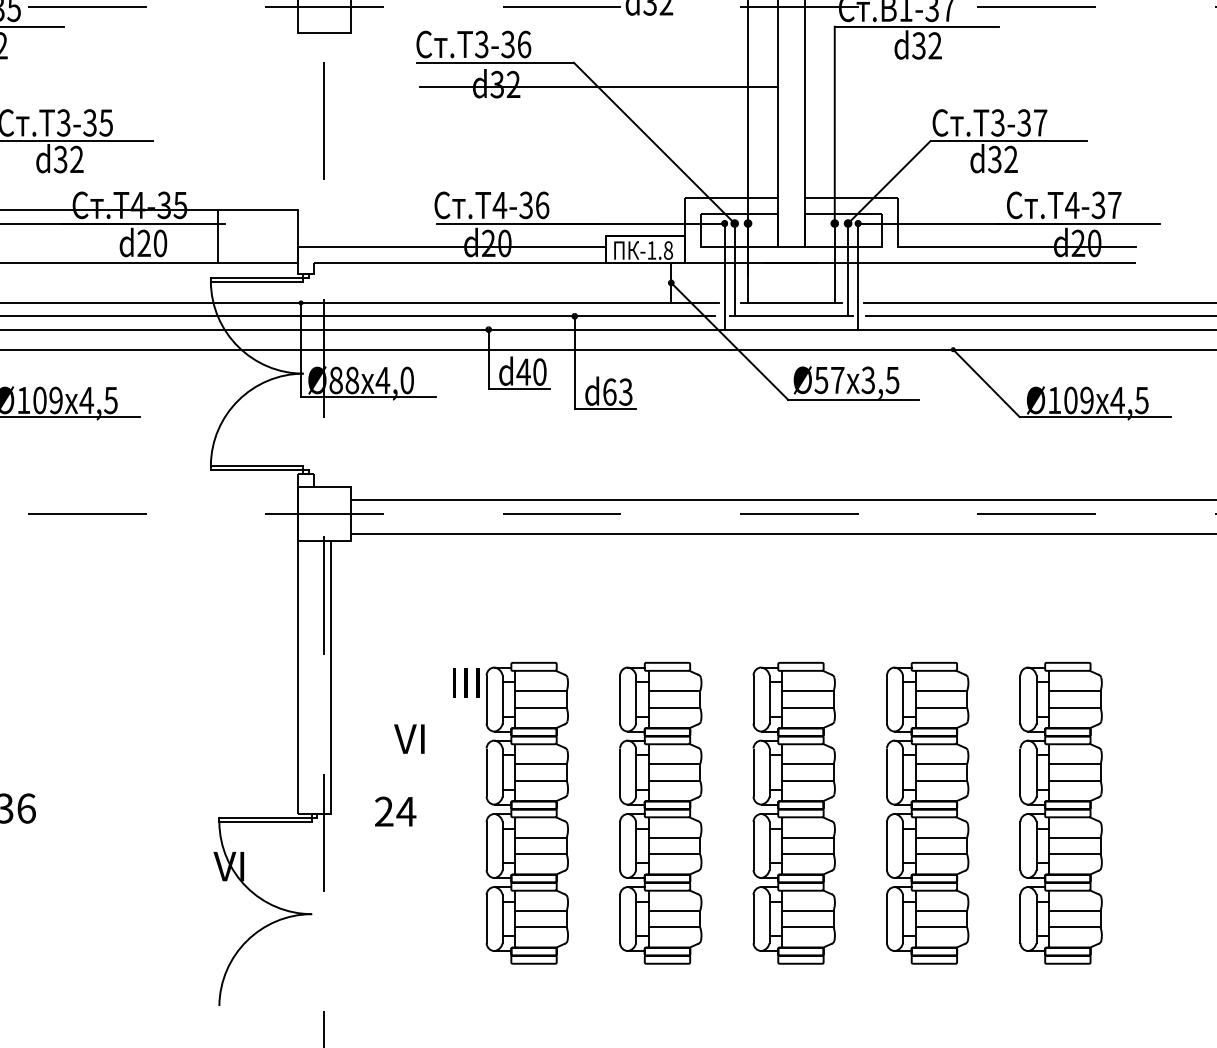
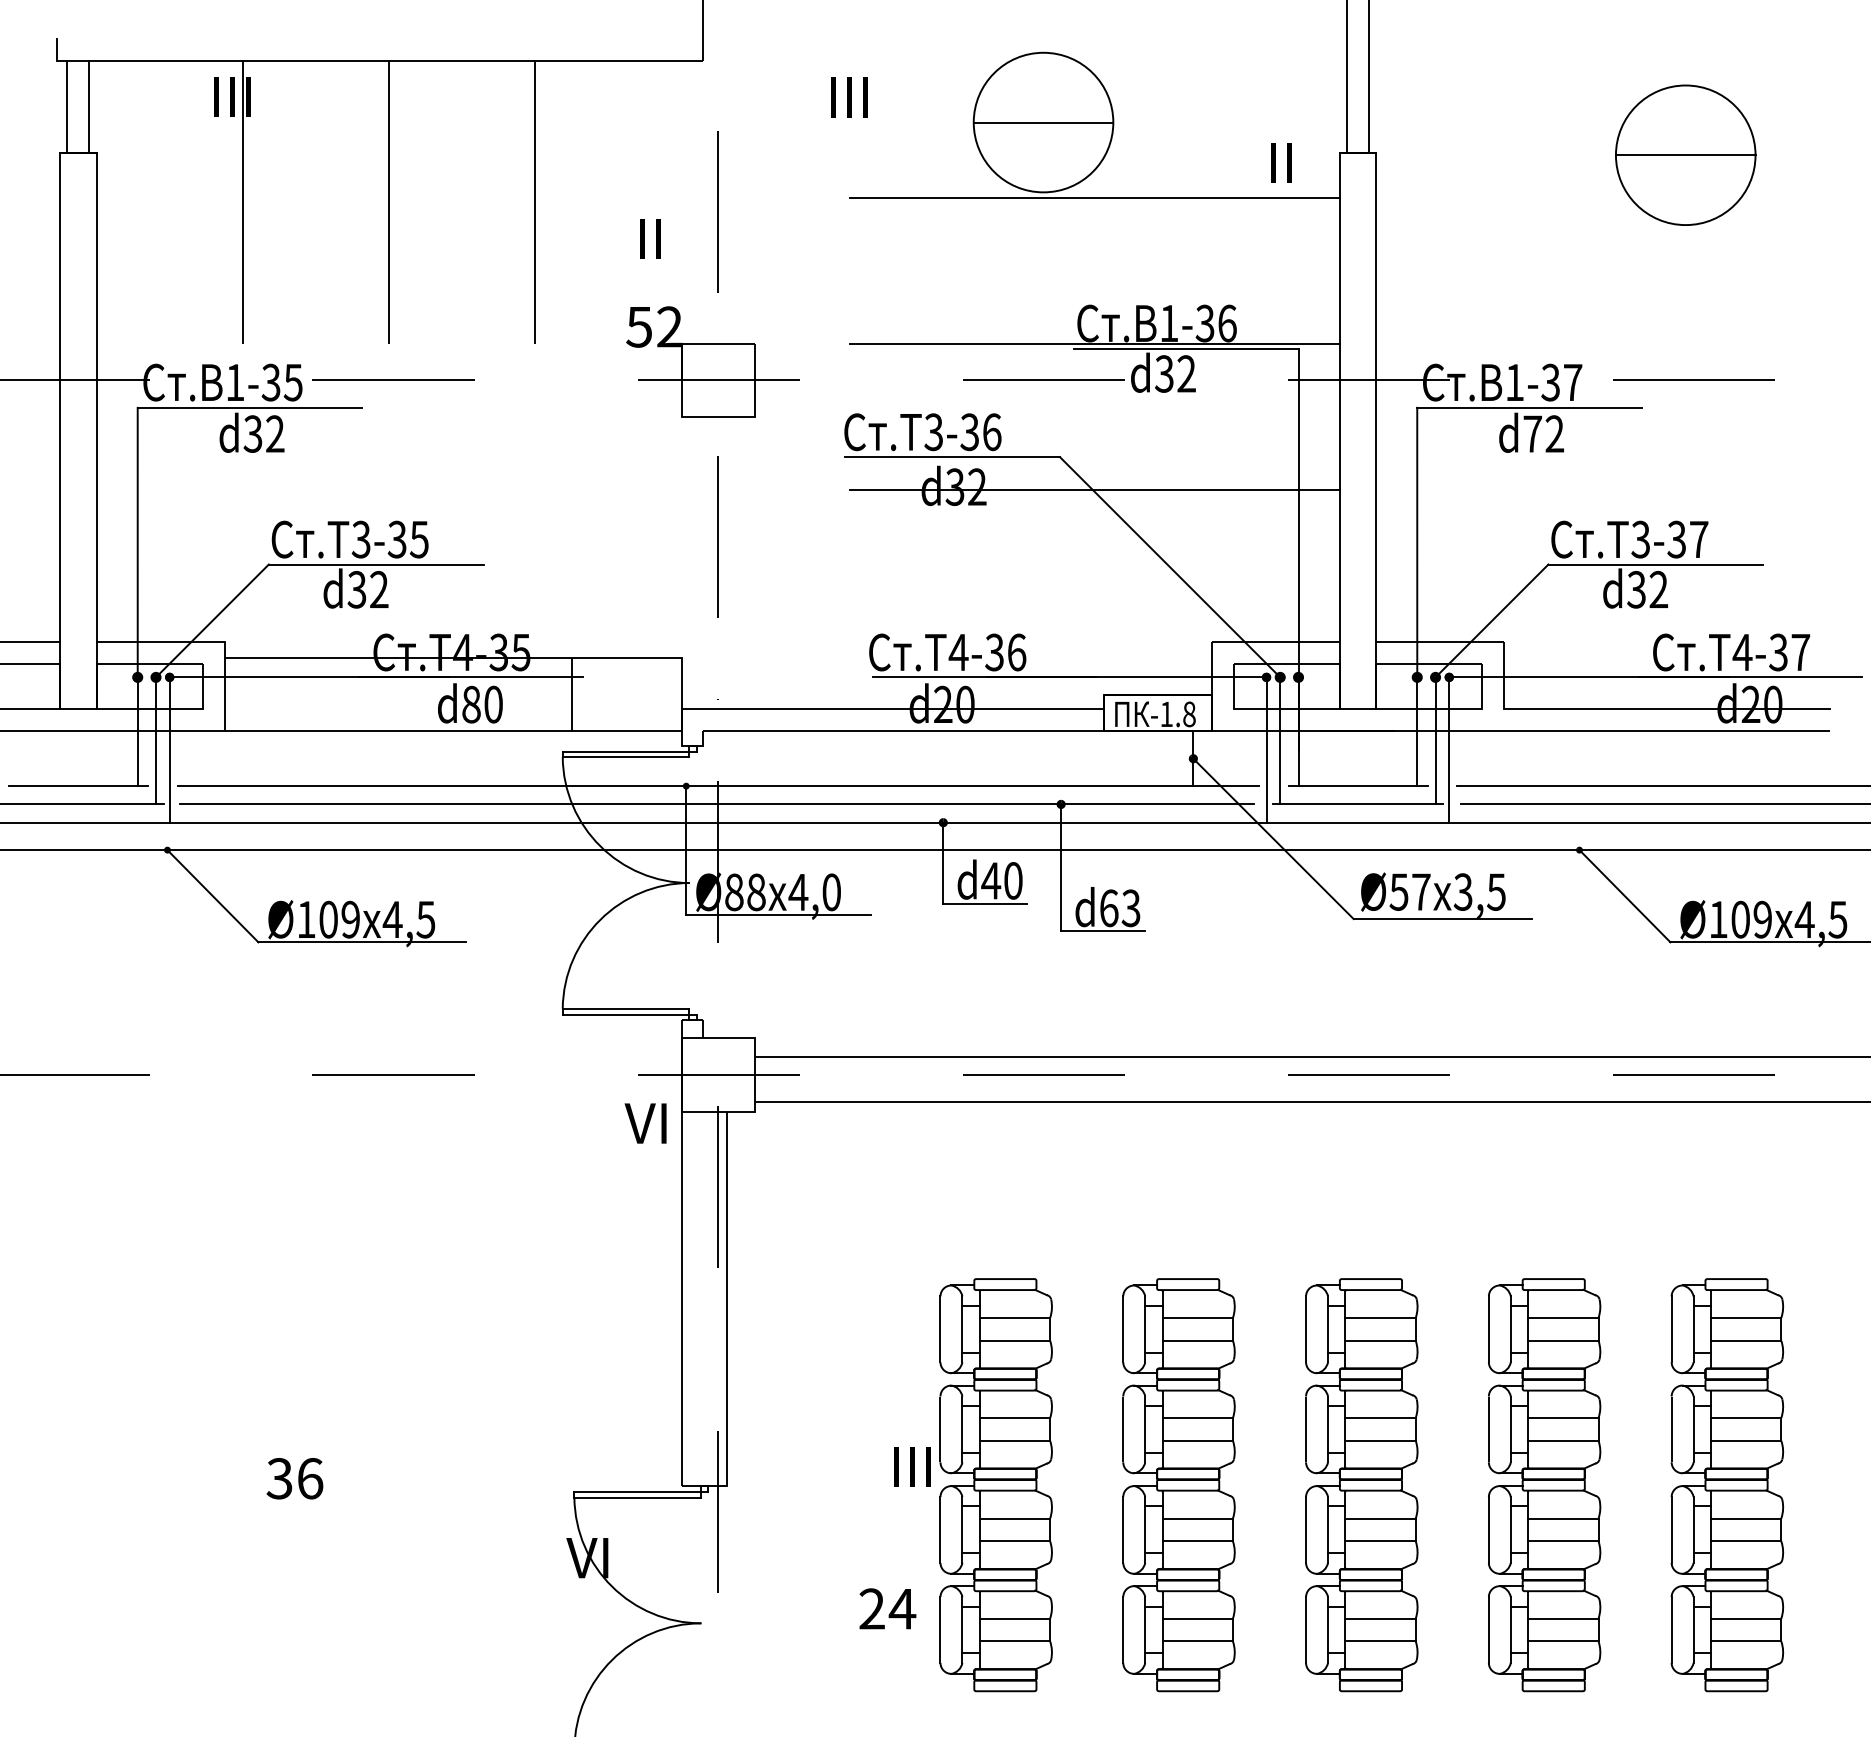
text: (918, 45) -> (1532, 433), d32 -> d72
text: (144, 243) -> (471, 704), d20 -> d80
text: (466, 682) -> (912, 1466), moved
text: (409, 739) -> (645, 1123), moved
text: (395, 811) -> (887, 1608), moved

